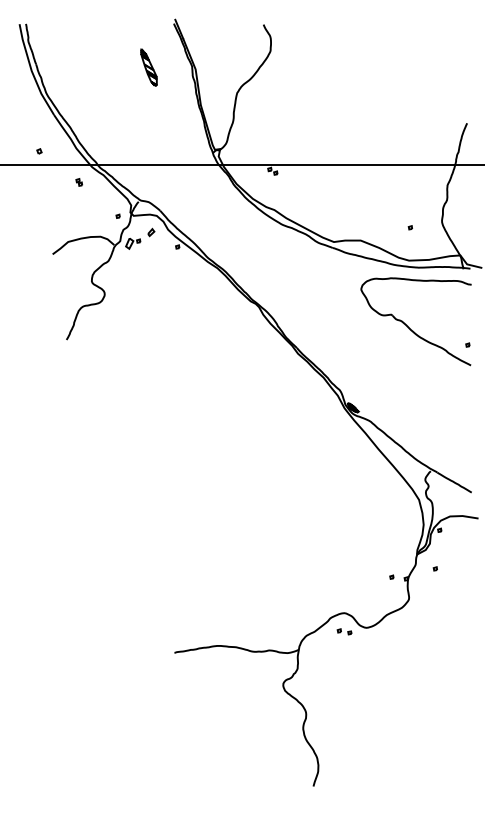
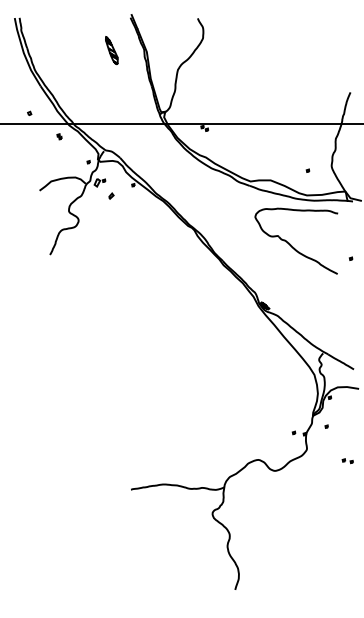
part: (151, 232) -> (111, 196), moved
part: (409, 327) -> (291, 245), moved
part: (344, 631) -> (347, 460), moved

